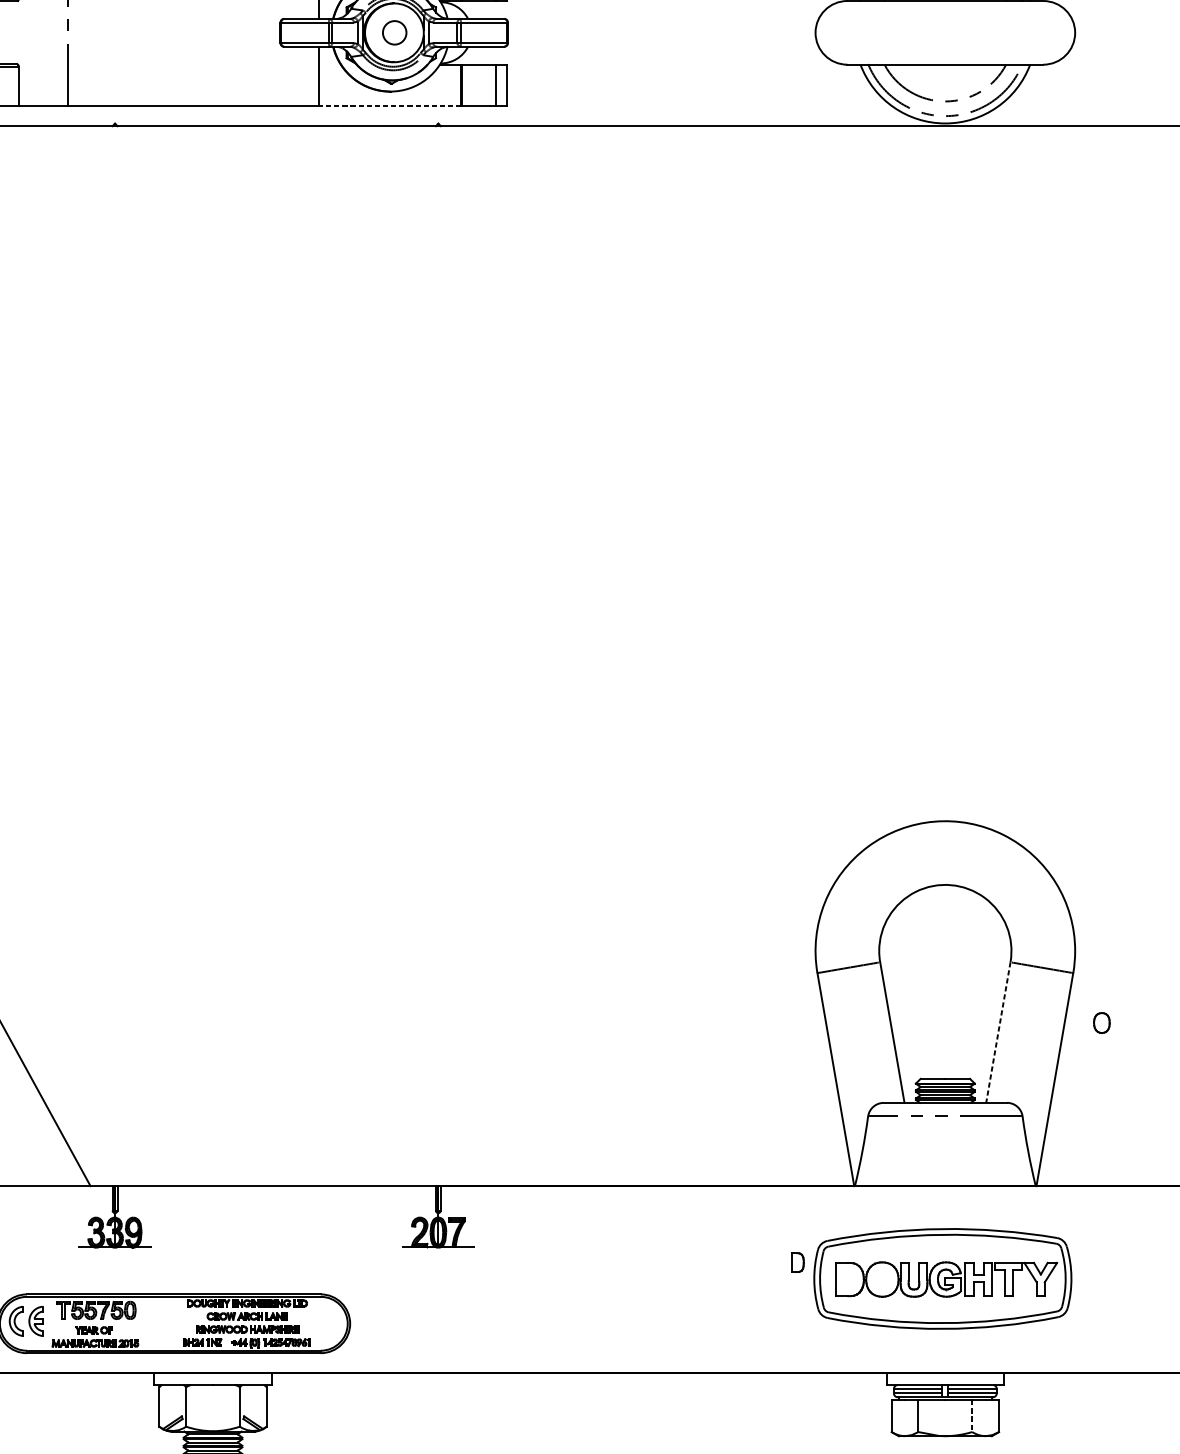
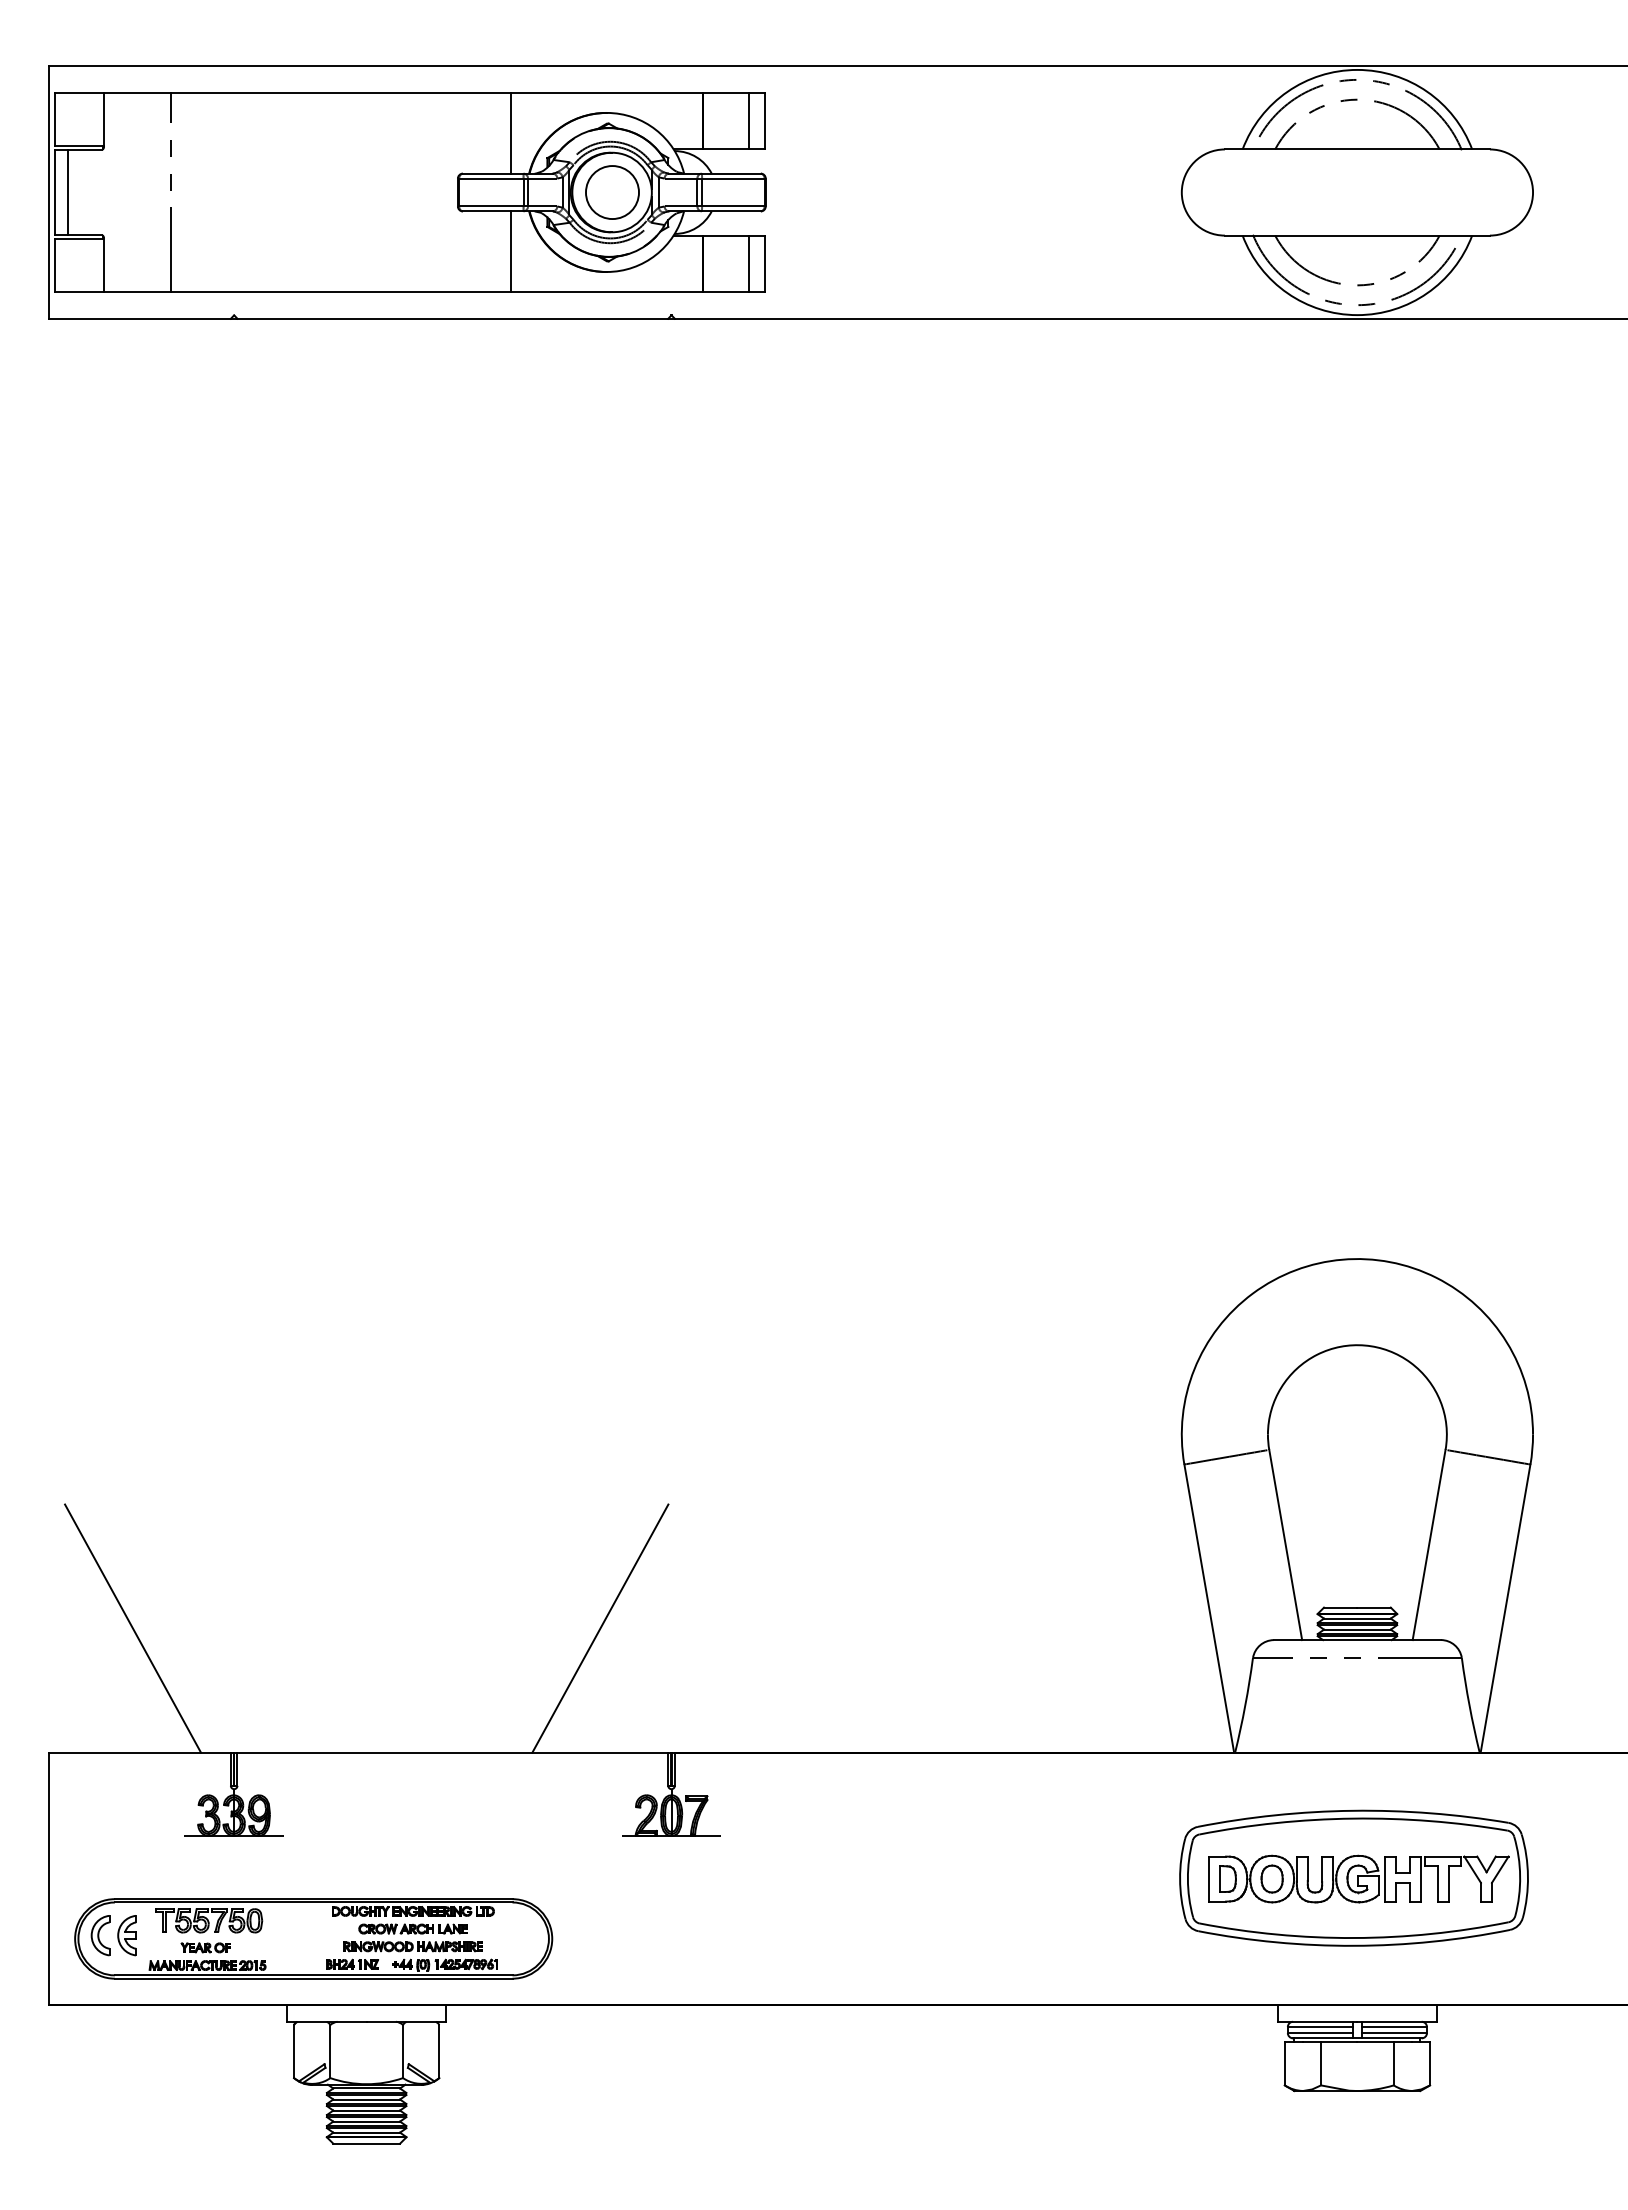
circle: (394, 32) -> (612, 192), size x1.67
line: (390, 106) -> (606, 291), dashed -> solid
part: (1101, 1022) -> (1271, 1878), moved
line: (998, 1032) -> (1429, 1544), dashed -> solid
line: (385, 1094) -> (600, 1628), added
part: (797, 1262) -> (1227, 1878), moved
line: (972, 1415) -> (1393, 2063), dashed -> solid

